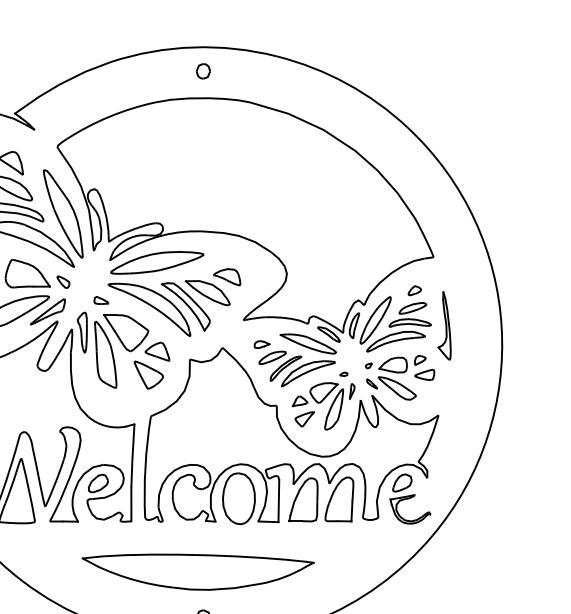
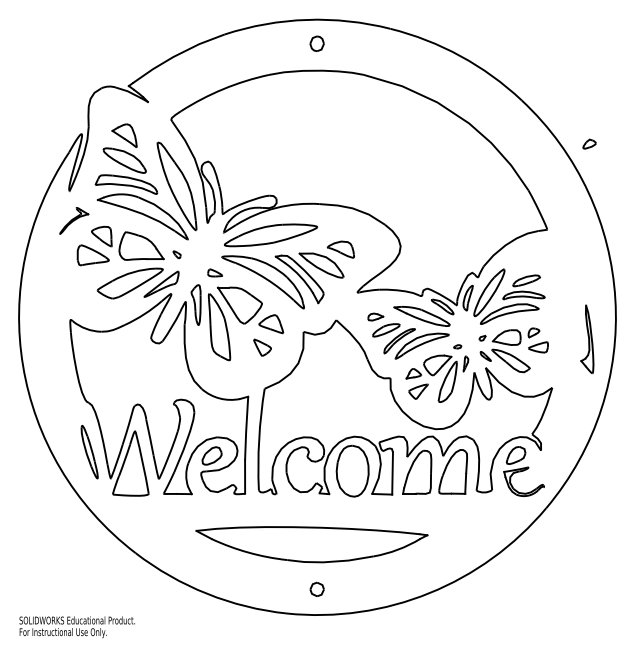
part: (62, 282) -> (176, 254), size x0.6
part: (414, 290) -> (589, 143), moved
part: (444, 326) -> (587, 339), moved
part: (148, 375) -> (262, 347), size x0.6

